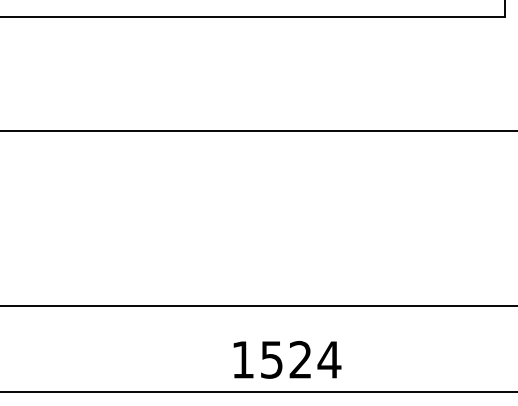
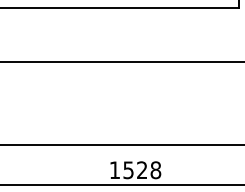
text: (328, 360) -> (155, 170), 1524 -> 1528

